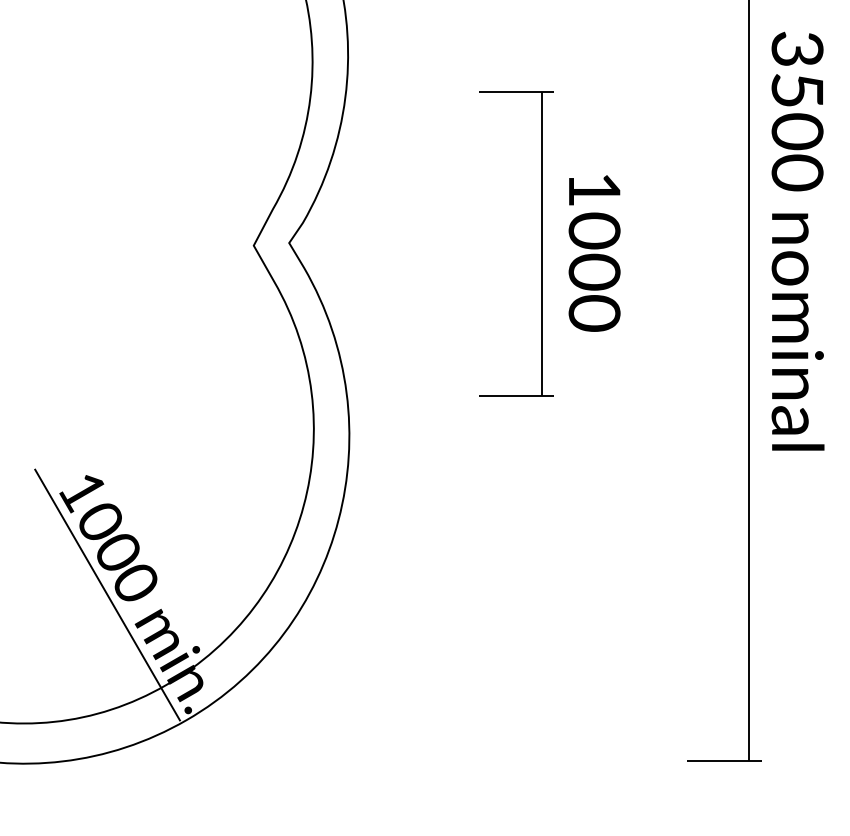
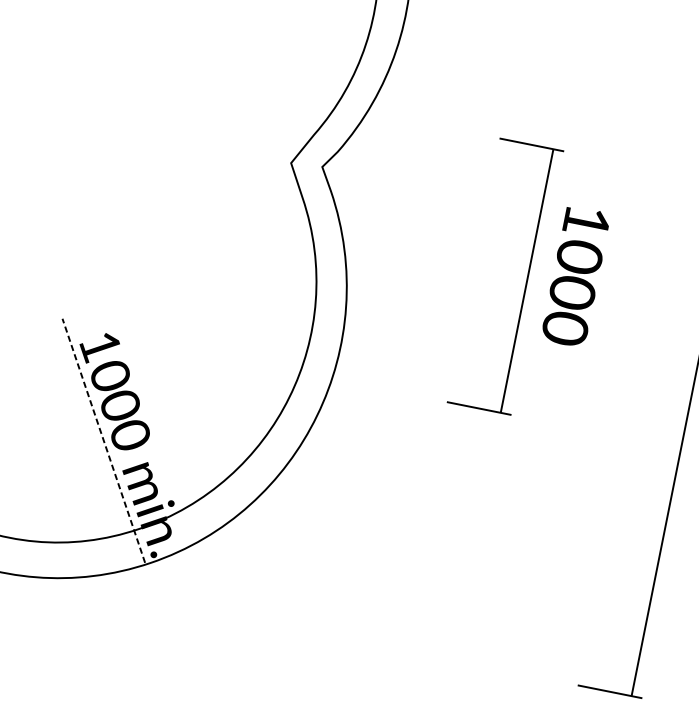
part: (541, 243) -> (527, 280), moved
text: (594, 253) -> (575, 276), moved
line: (107, 595) -> (103, 441), solid -> dashed

